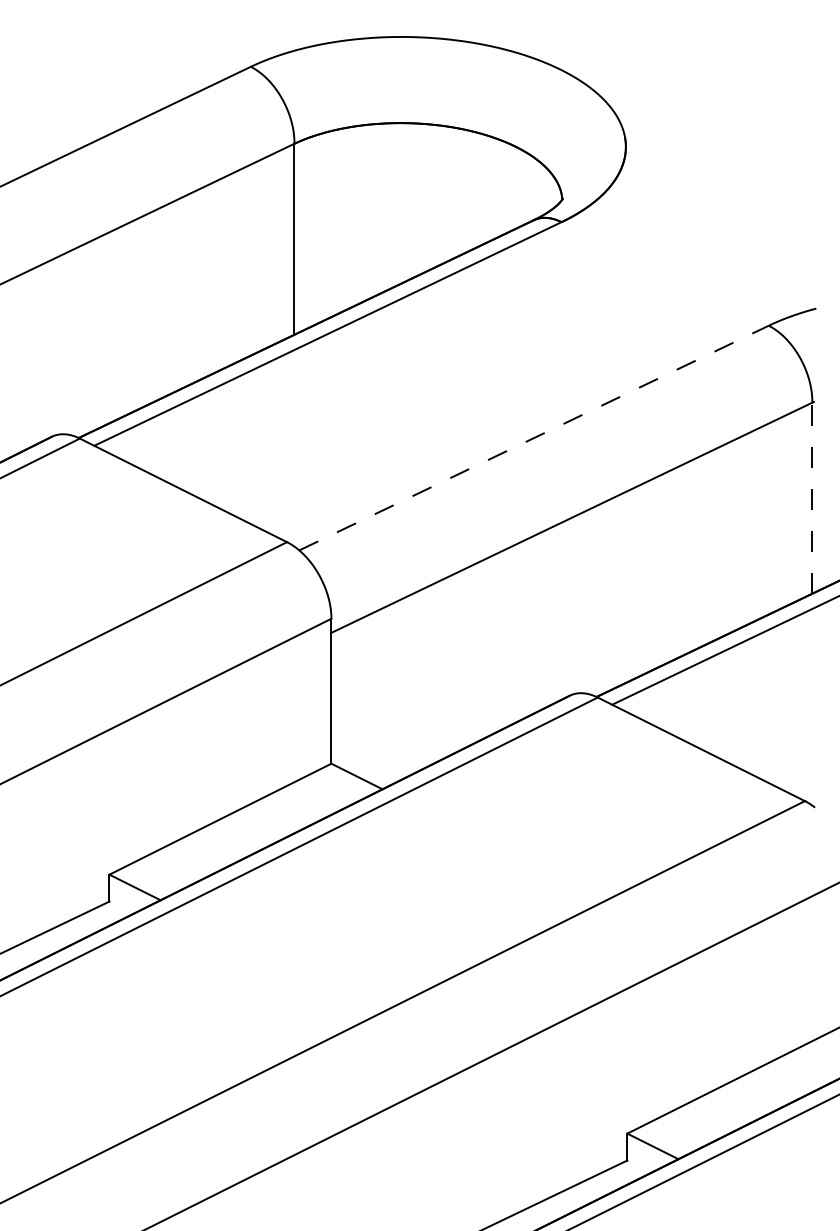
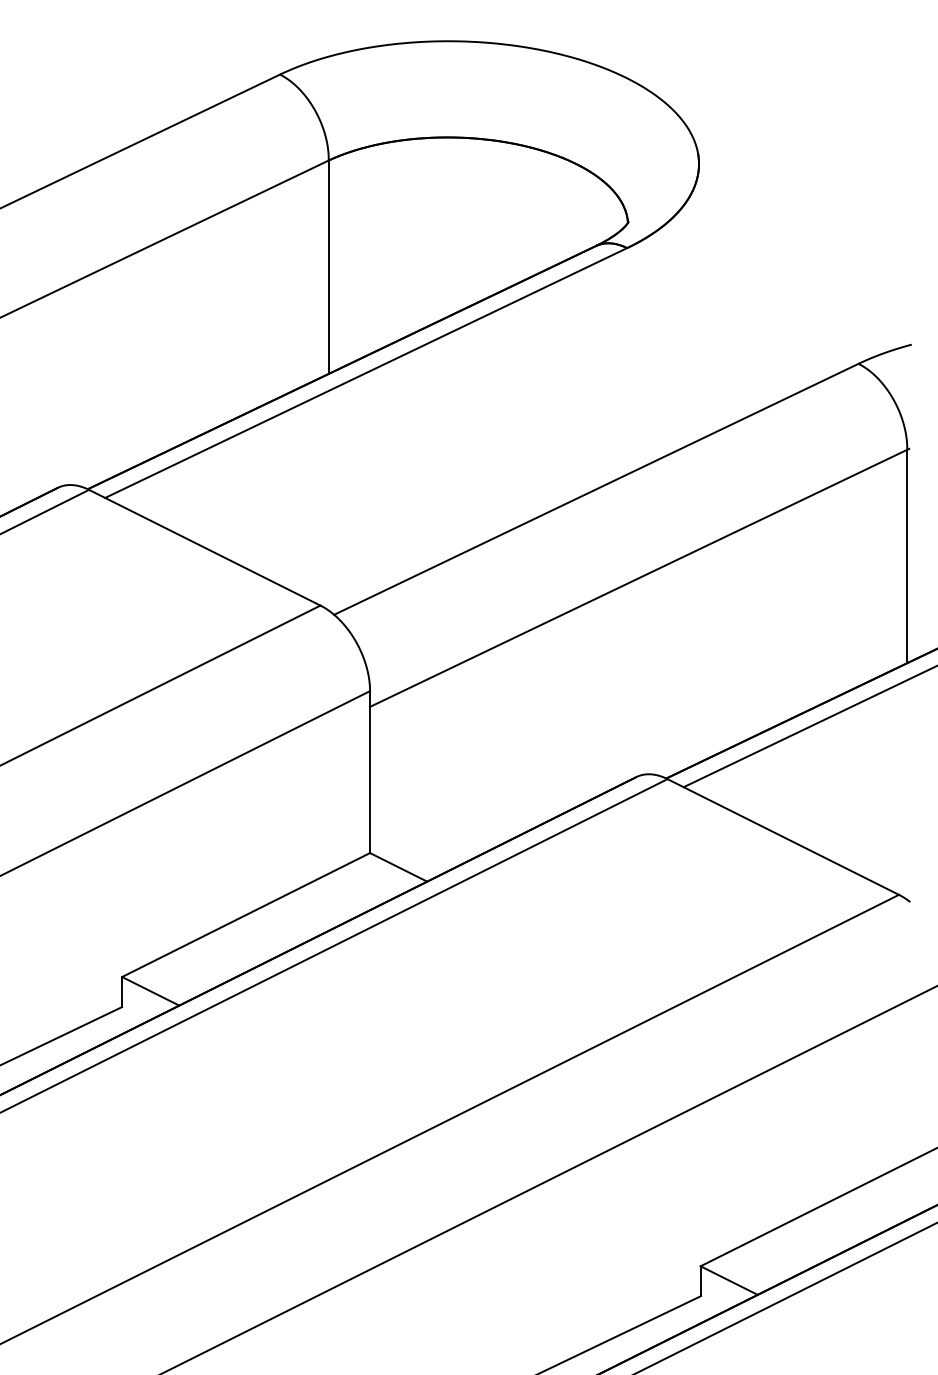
line: (534, 438) -> (596, 489), dashed -> solid
line: (812, 498) -> (907, 556), dashed -> solid

